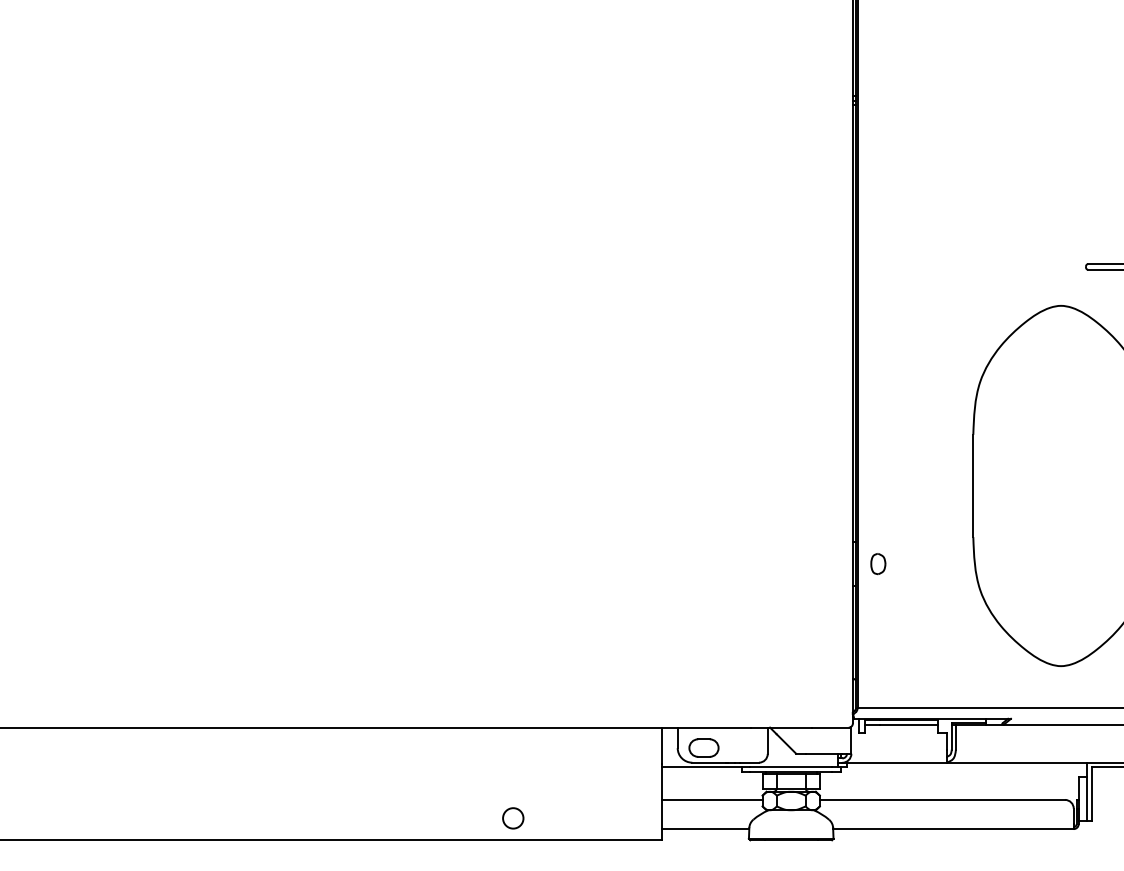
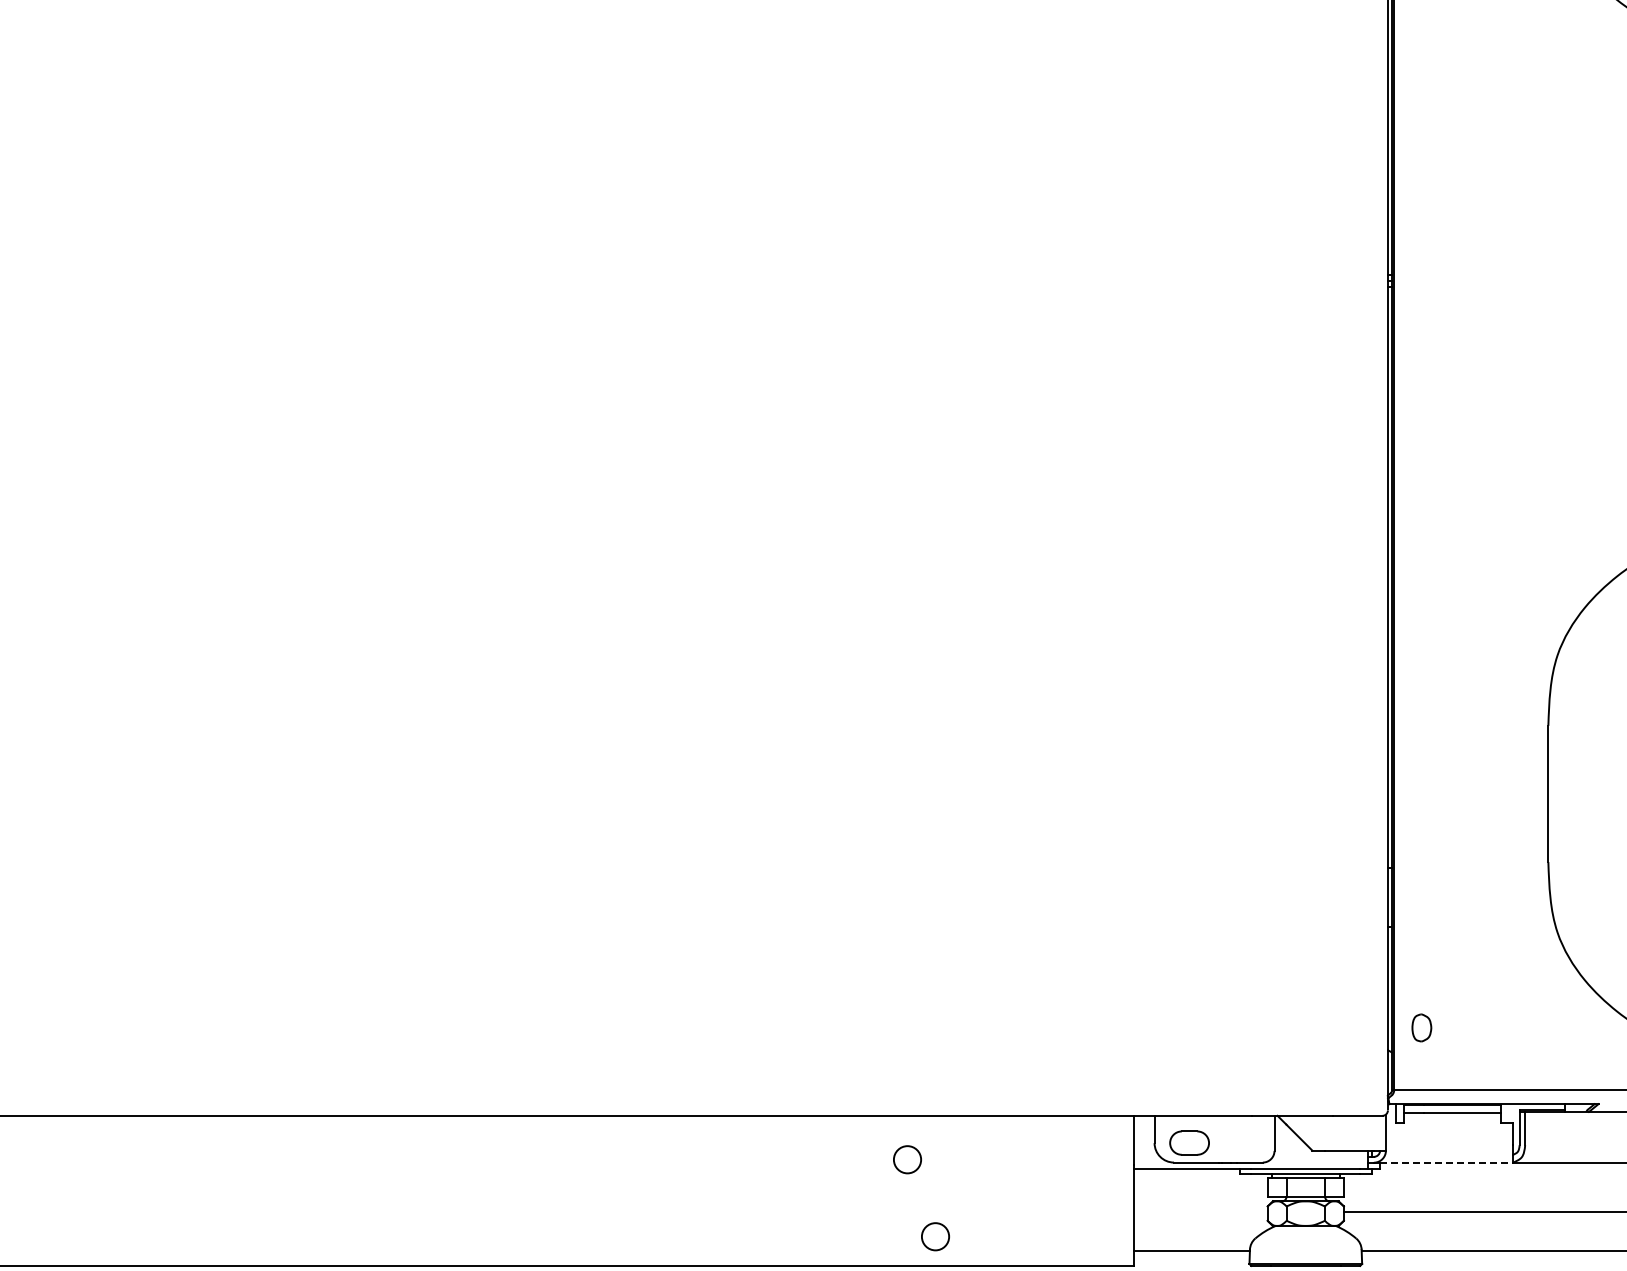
part: (878, 563) -> (1421, 1027), moved
circle: (492, 760) -> (907, 1159), added
line: (896, 762) -> (1446, 1162), solid -> dashed
line: (712, 800) -> (1200, 1212), removed

